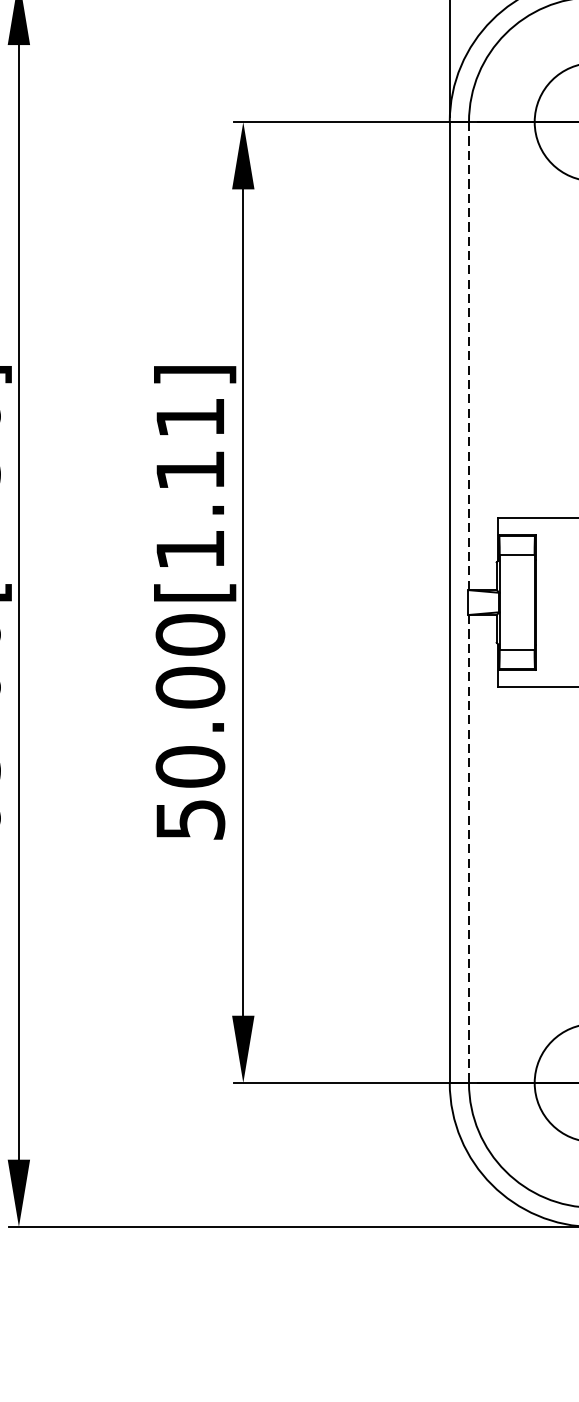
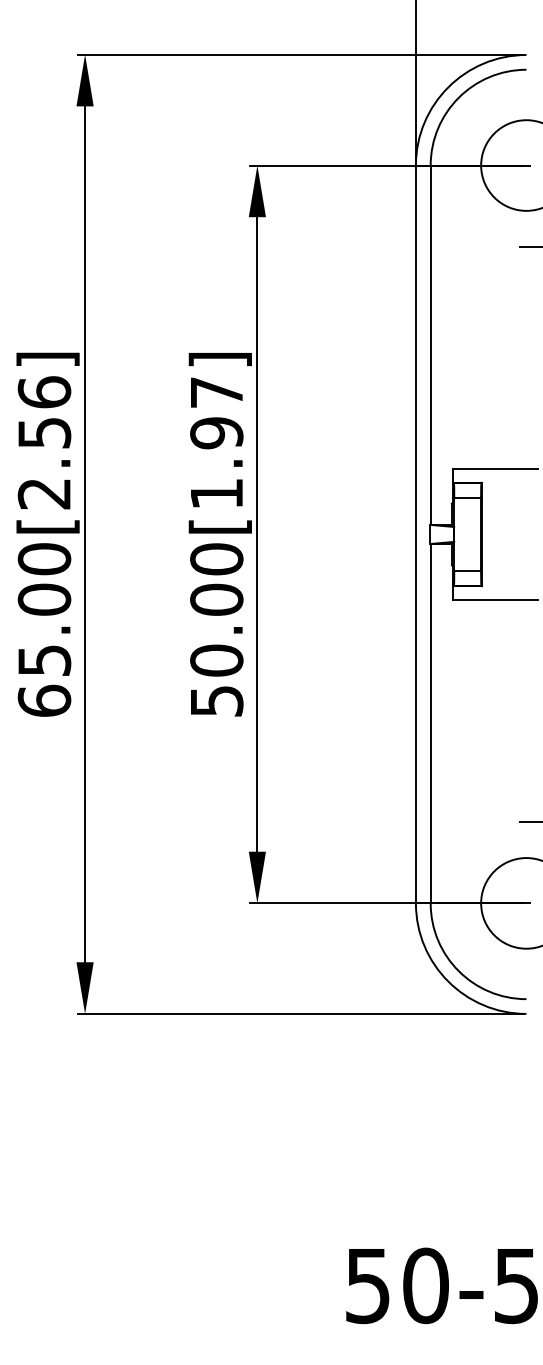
line: (468, 356) -> (430, 345), dashed -> solid
text: (190, 445) -> (216, 413), 50.00[1.11] -> 50.00[1.97]
line: (468, 848) -> (430, 723), dashed -> solid

